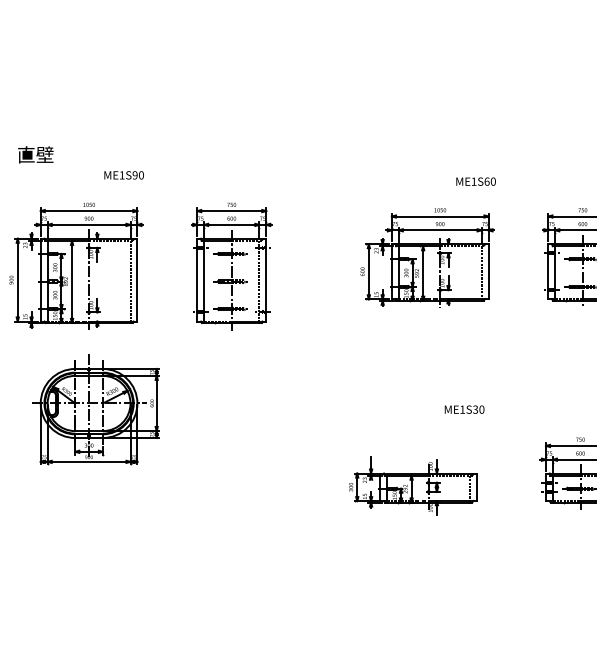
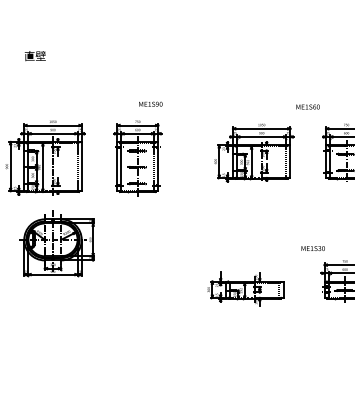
text: (34, 155) -> (34, 56), moved
text: (123, 174) -> (150, 103), moved
text: (475, 180) -> (307, 106), moved
text: (463, 409) -> (312, 248), moved

